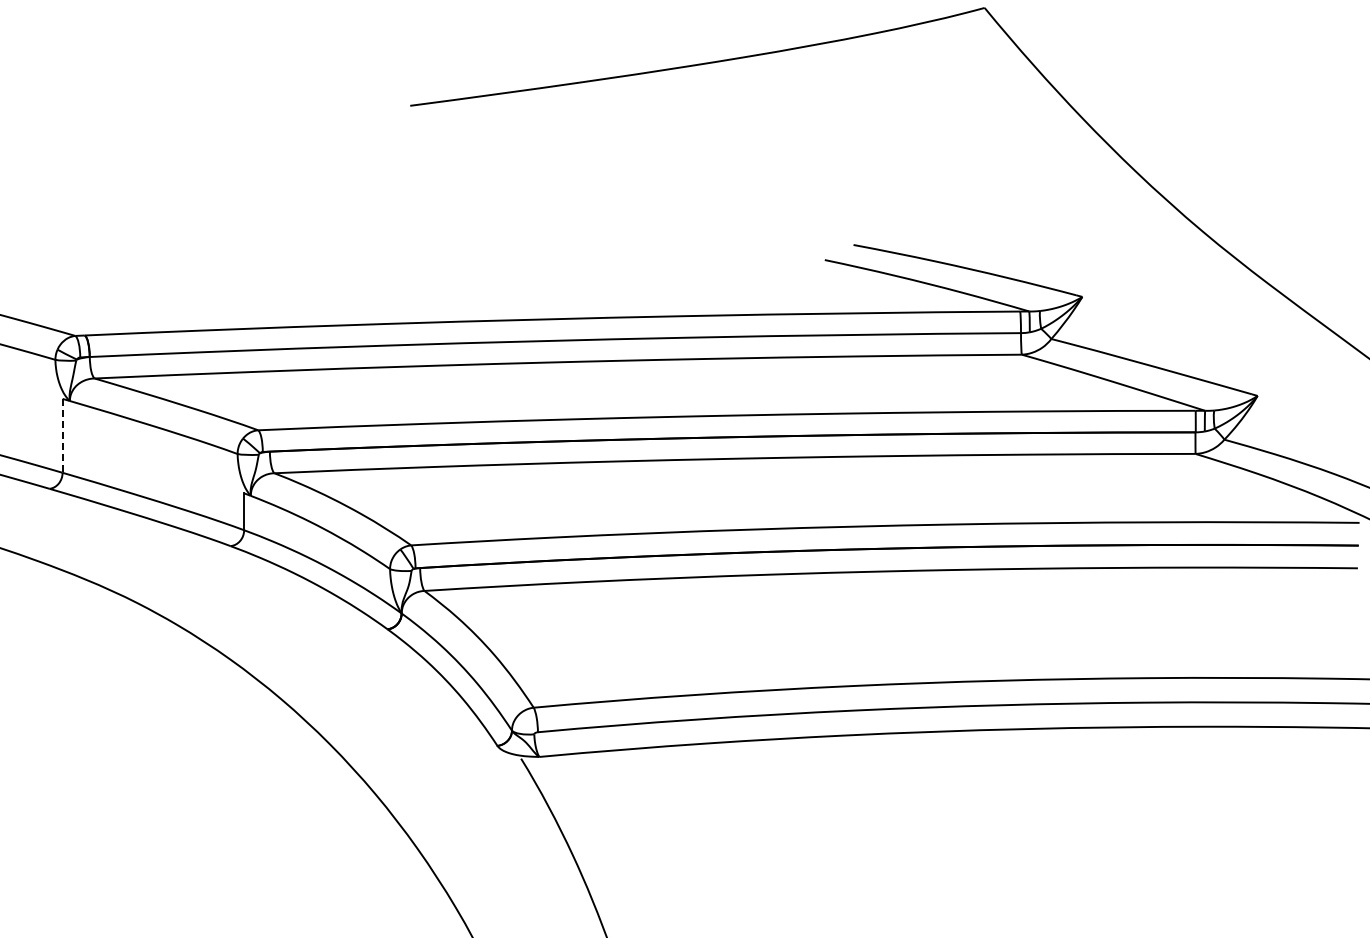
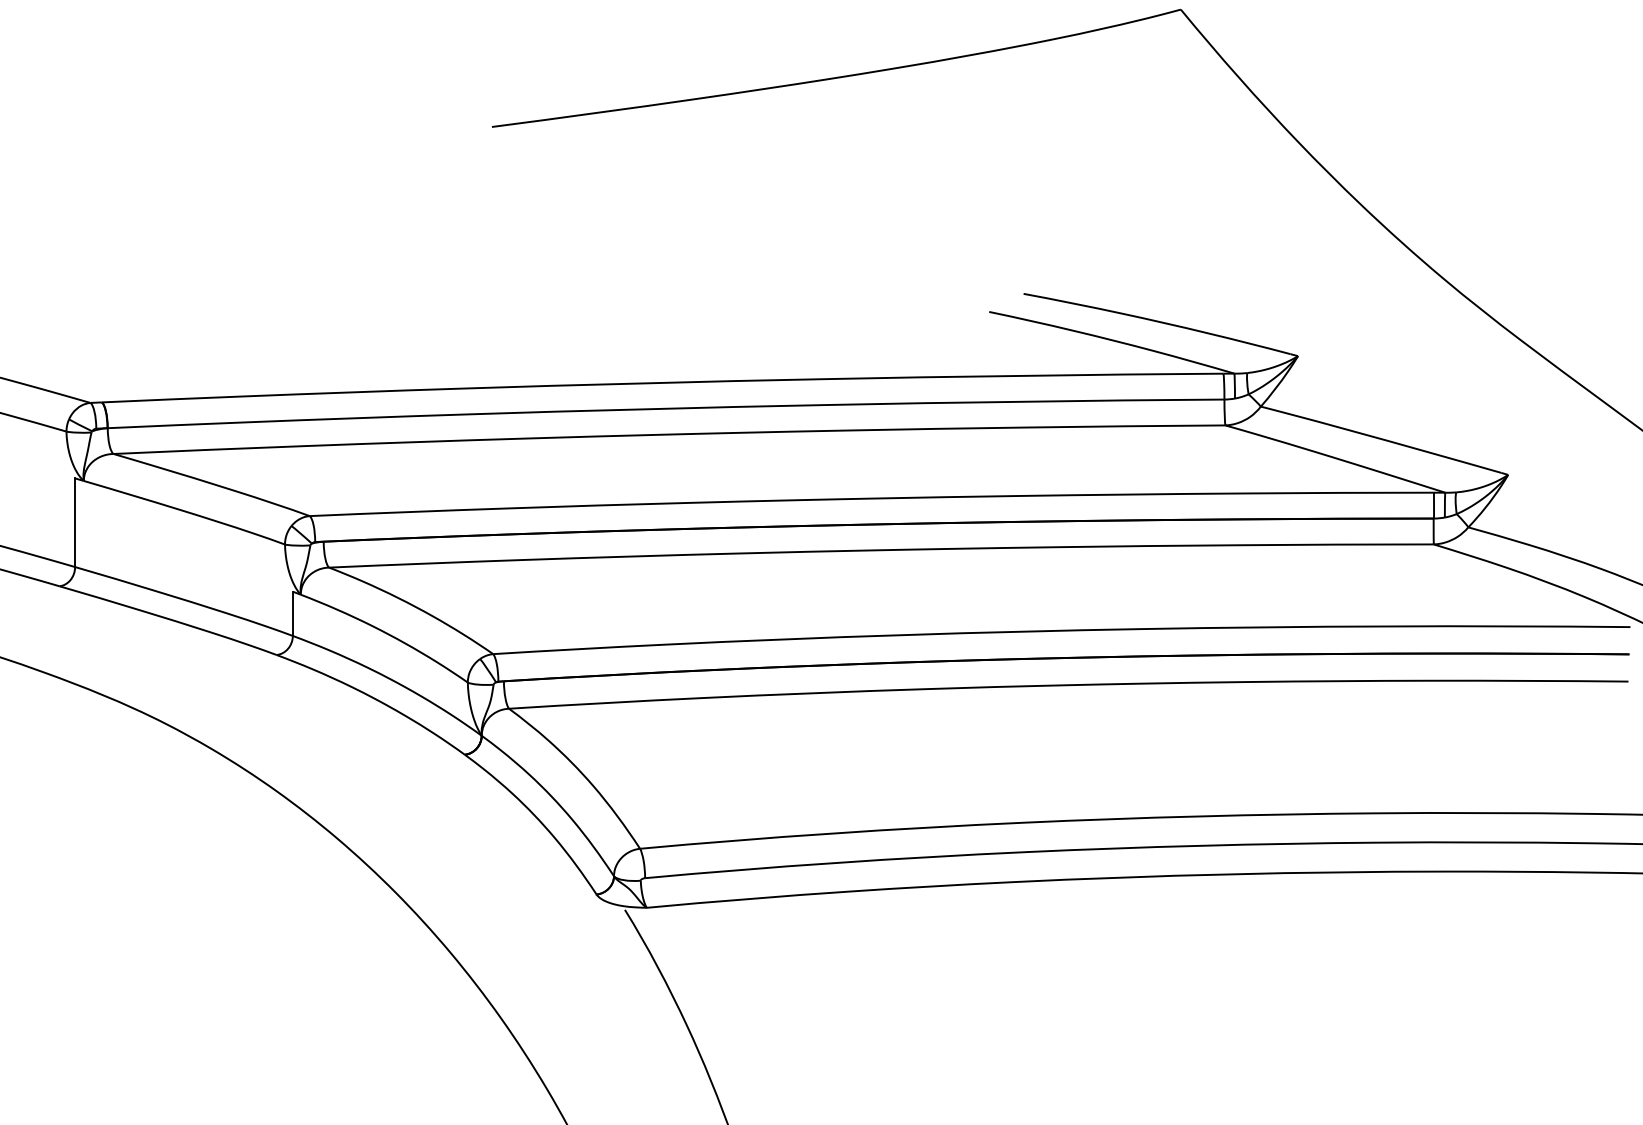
line: (62, 435) -> (74, 522), dashed -> solid

